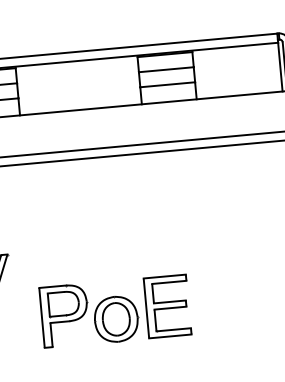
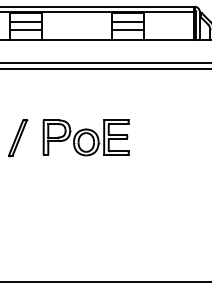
part: (114, 310) -> (85, 137), moved

